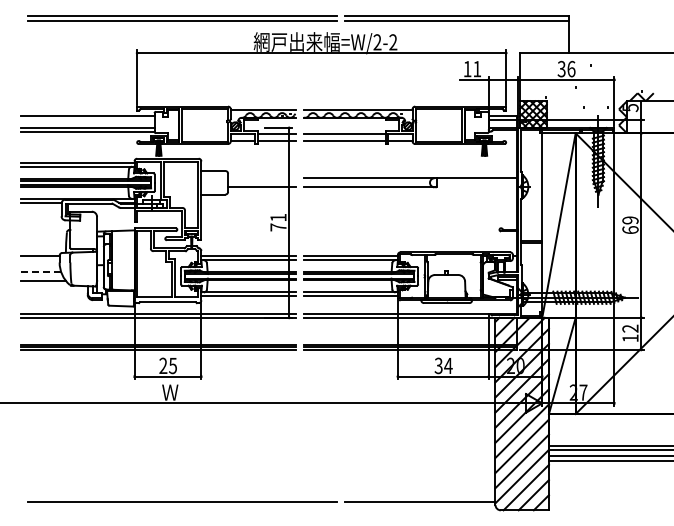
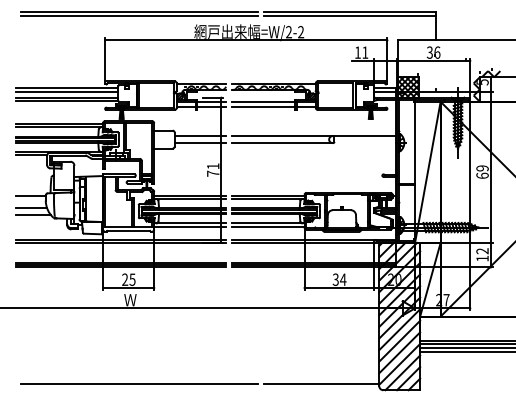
line: (87, 119) -> (67, 91), added
line: (261, 178) -> (200, 136), added
line: (41, 271) -> (31, 207), dashed -> solid

